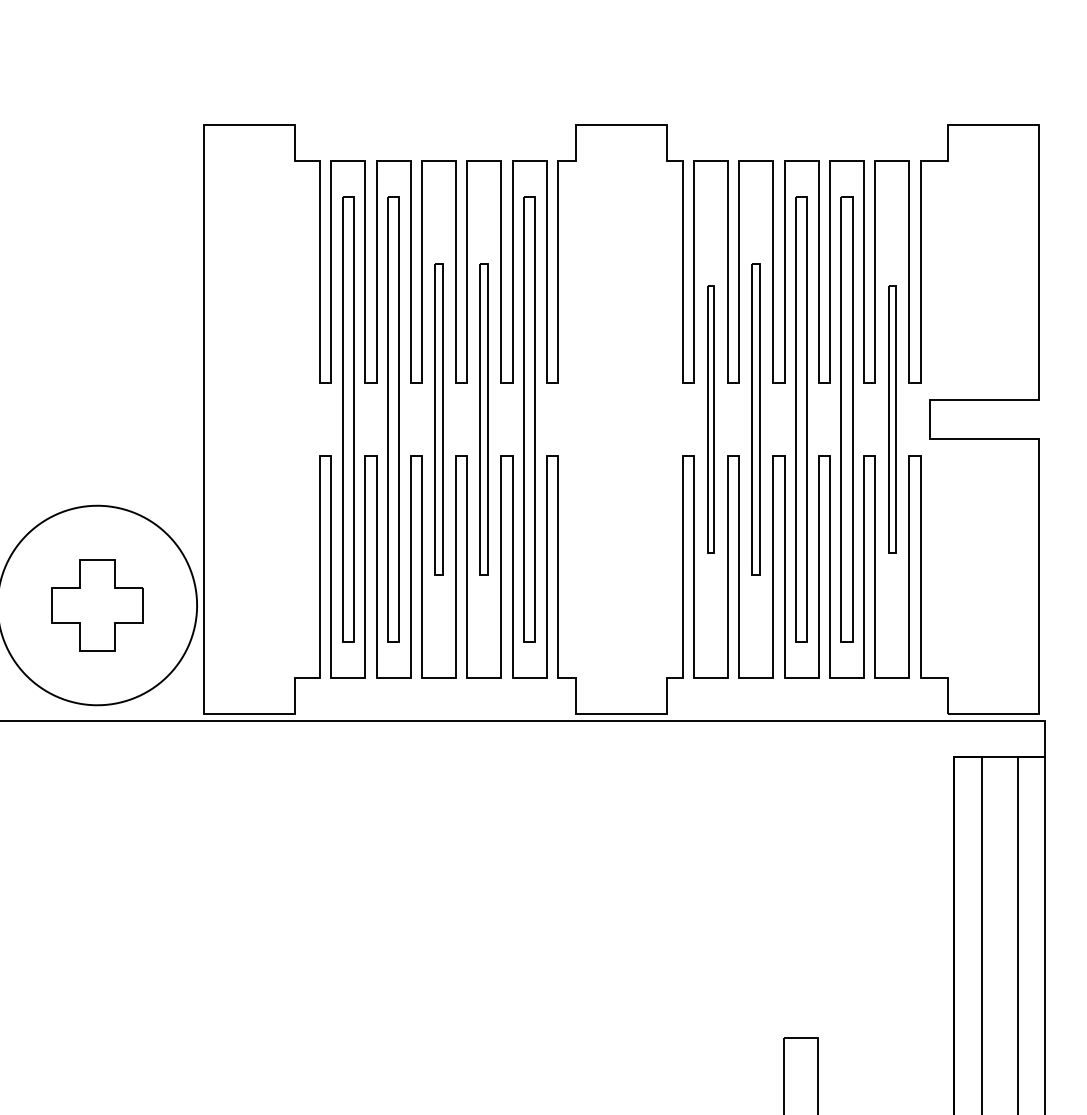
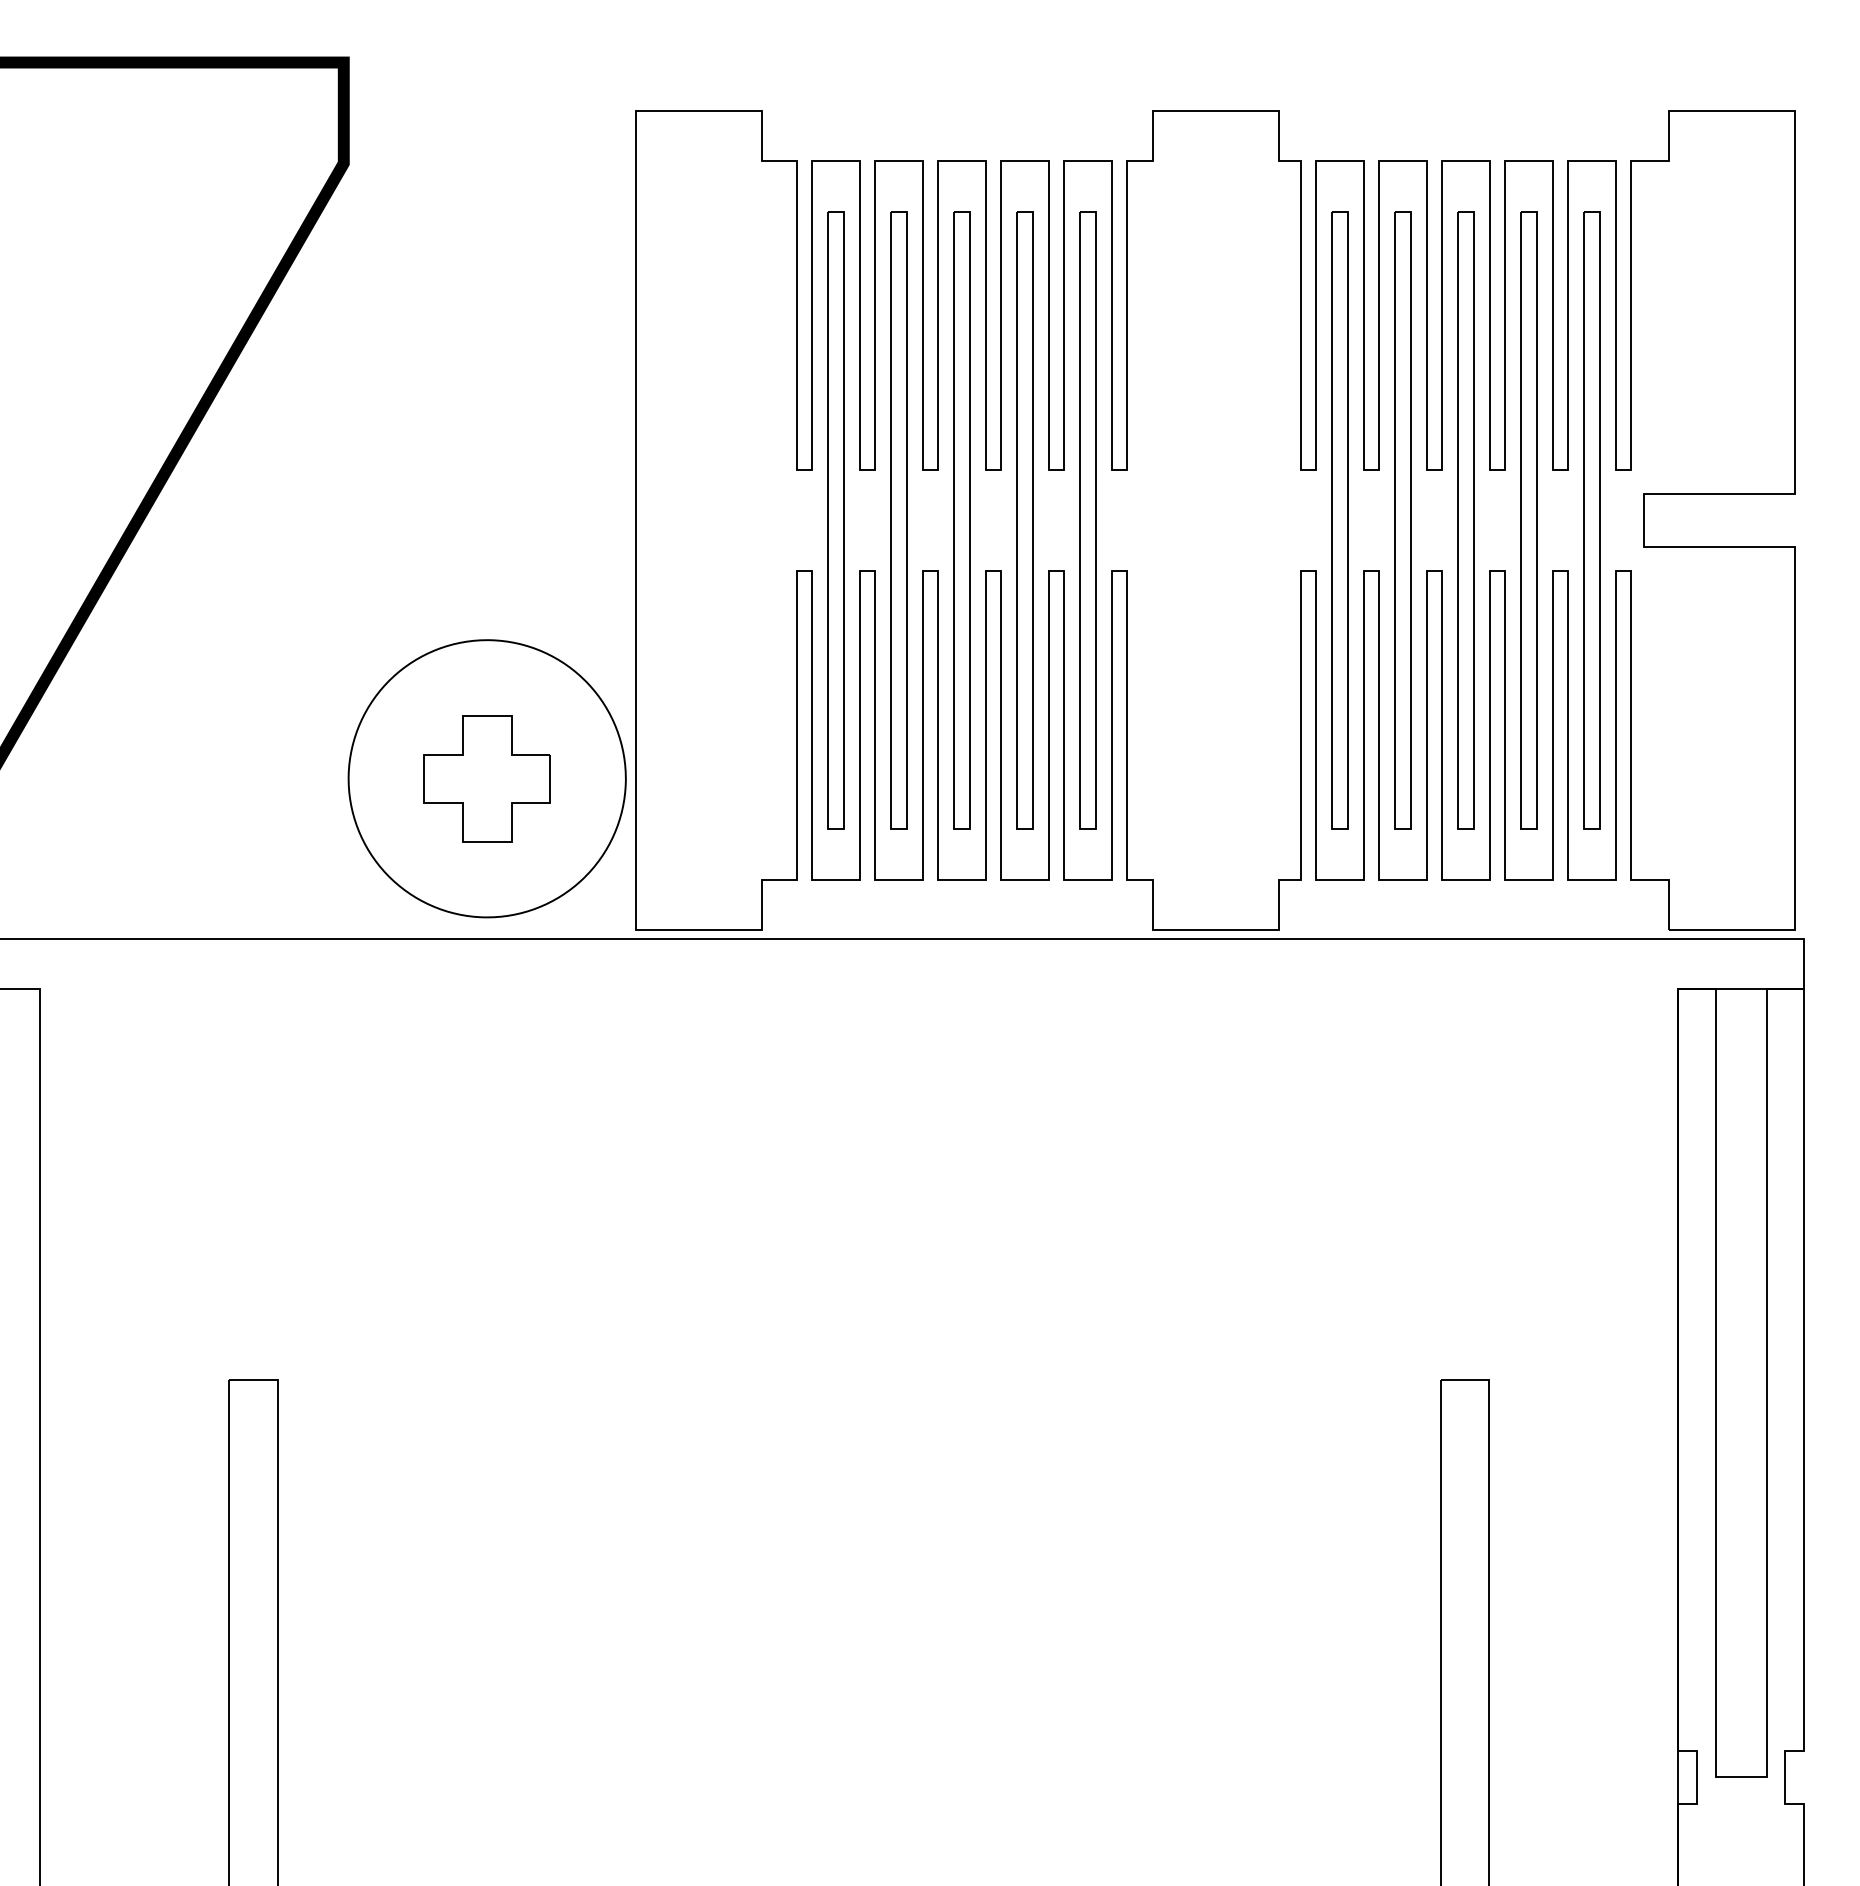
part: (438, 419) -> (961, 520), size x1.43
part: (483, 419) -> (1024, 520), size x1.43
part: (710, 419) -> (1339, 520), size x1.67
part: (755, 419) -> (1402, 520), size x1.43
part: (891, 419) -> (1591, 520), size x1.67

